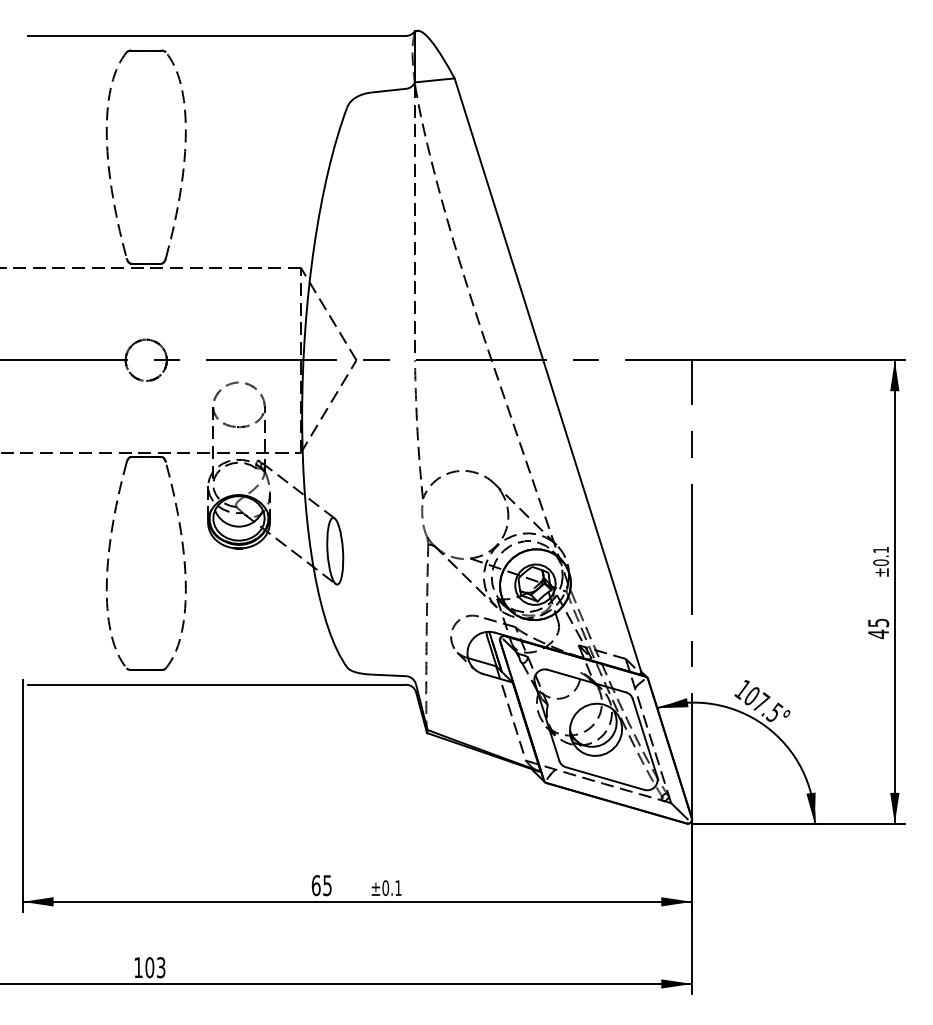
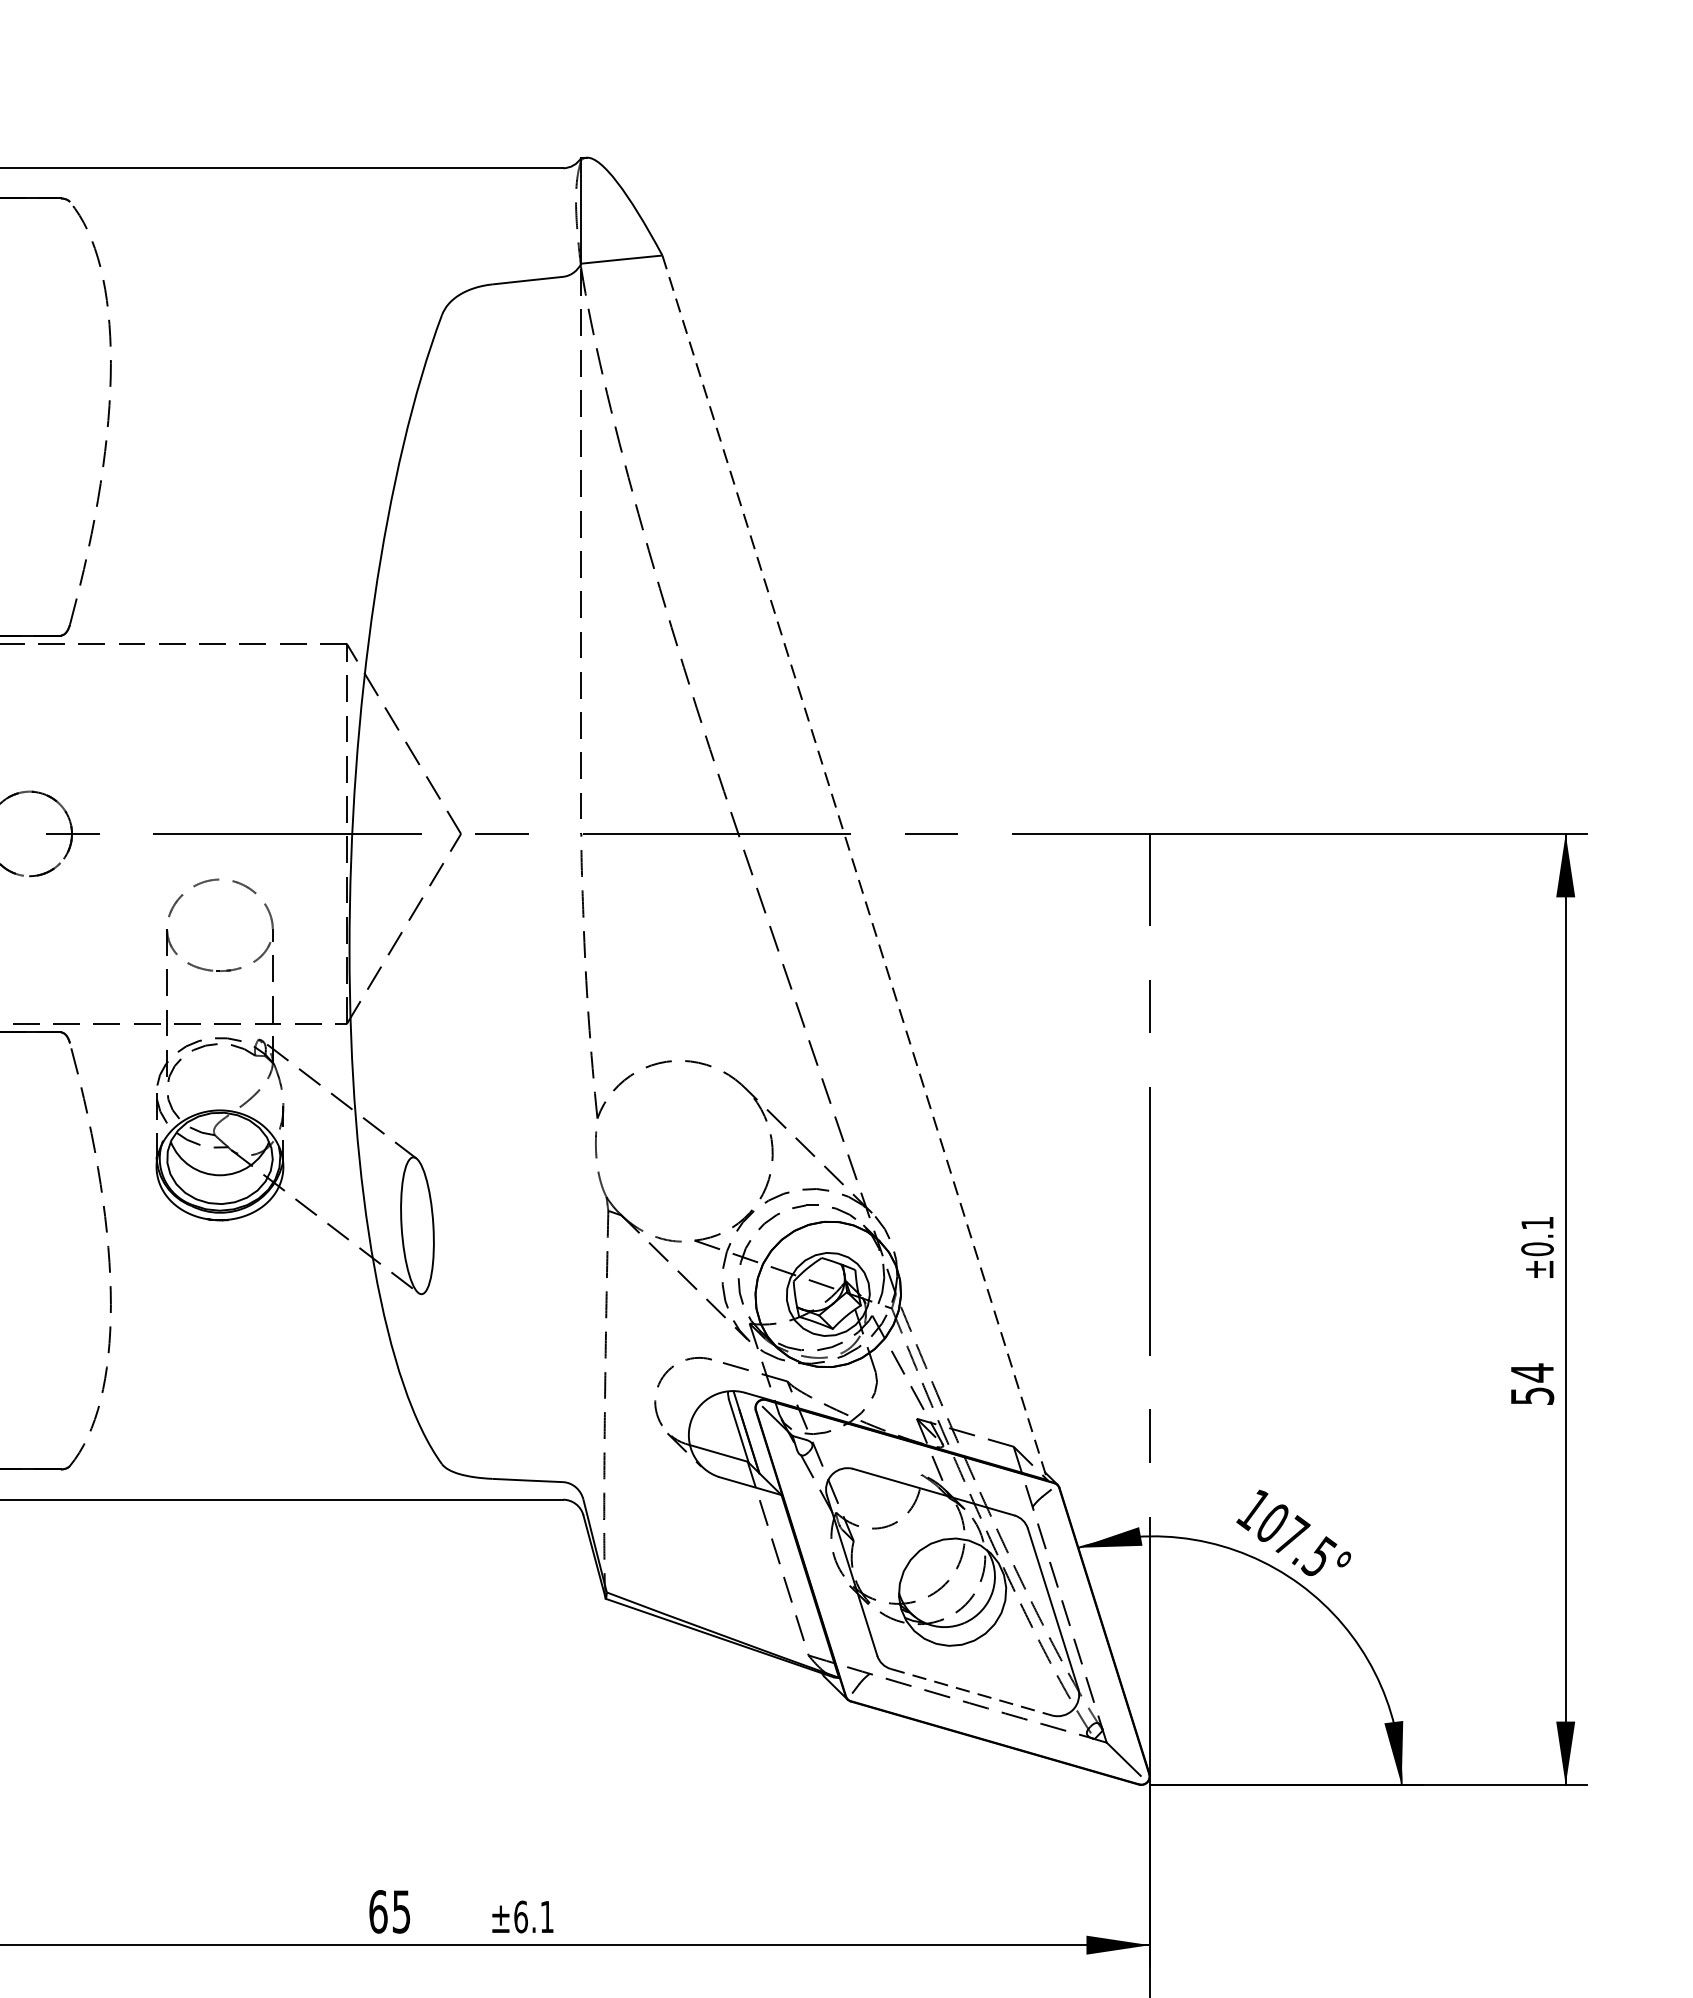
line: (548, 376) -> (855, 867), solid -> dashed
text: (878, 628) -> (1532, 1384), 45 -> 54
line: (605, 778) -> (972, 1692), solid -> dashed
text: (385, 887) -> (520, 1915), ±0.1 -> ±6.1

